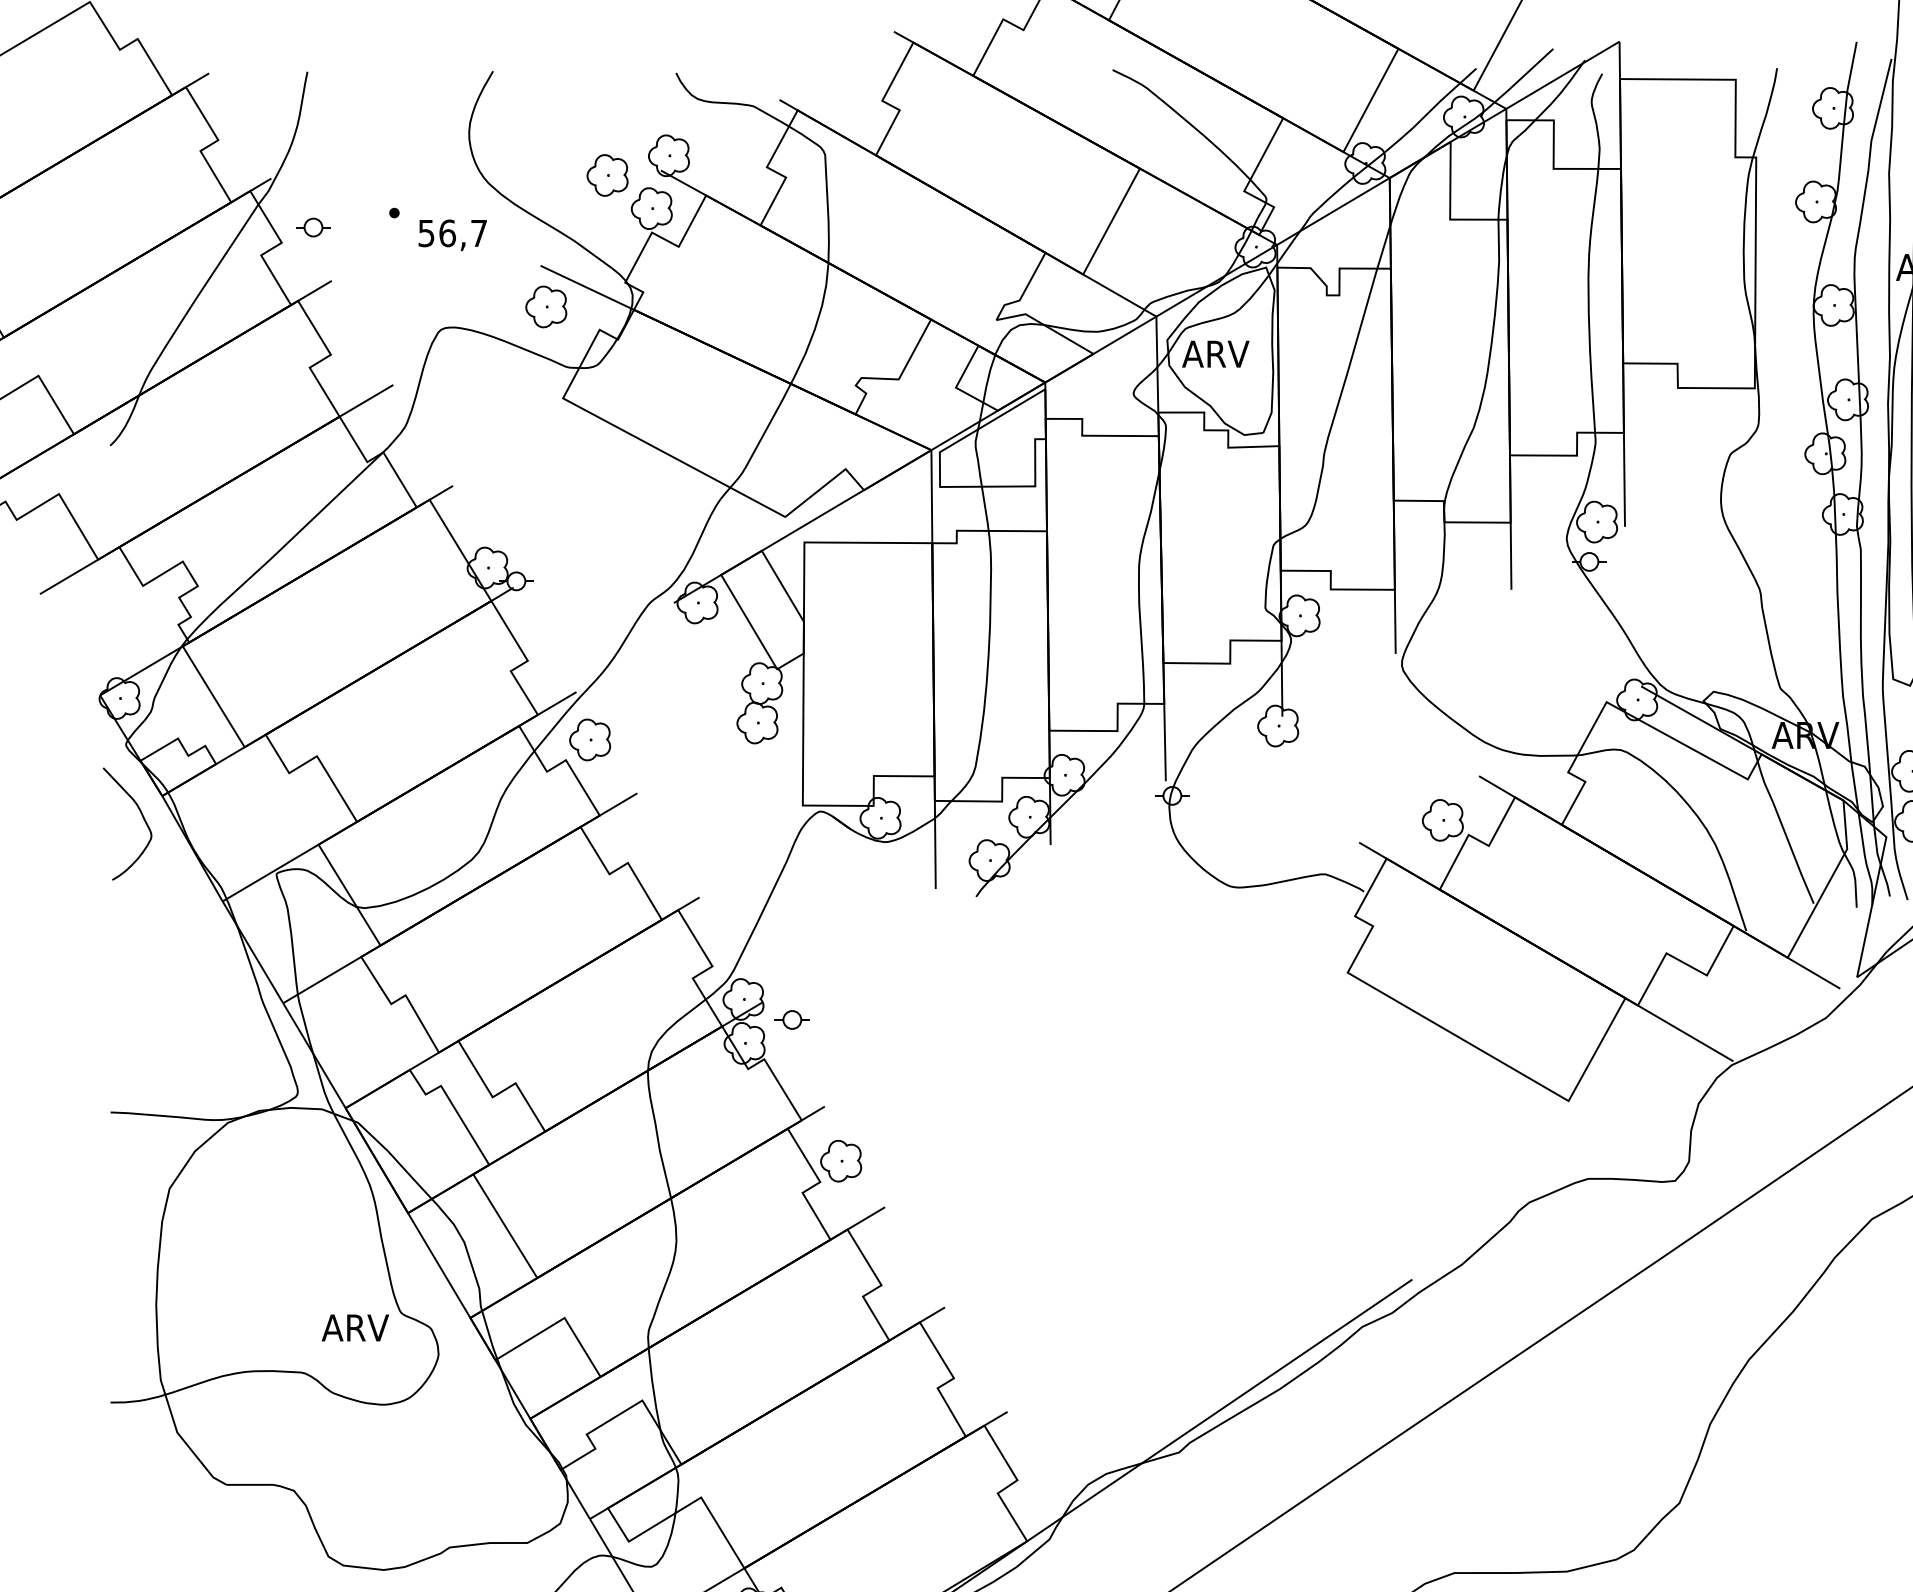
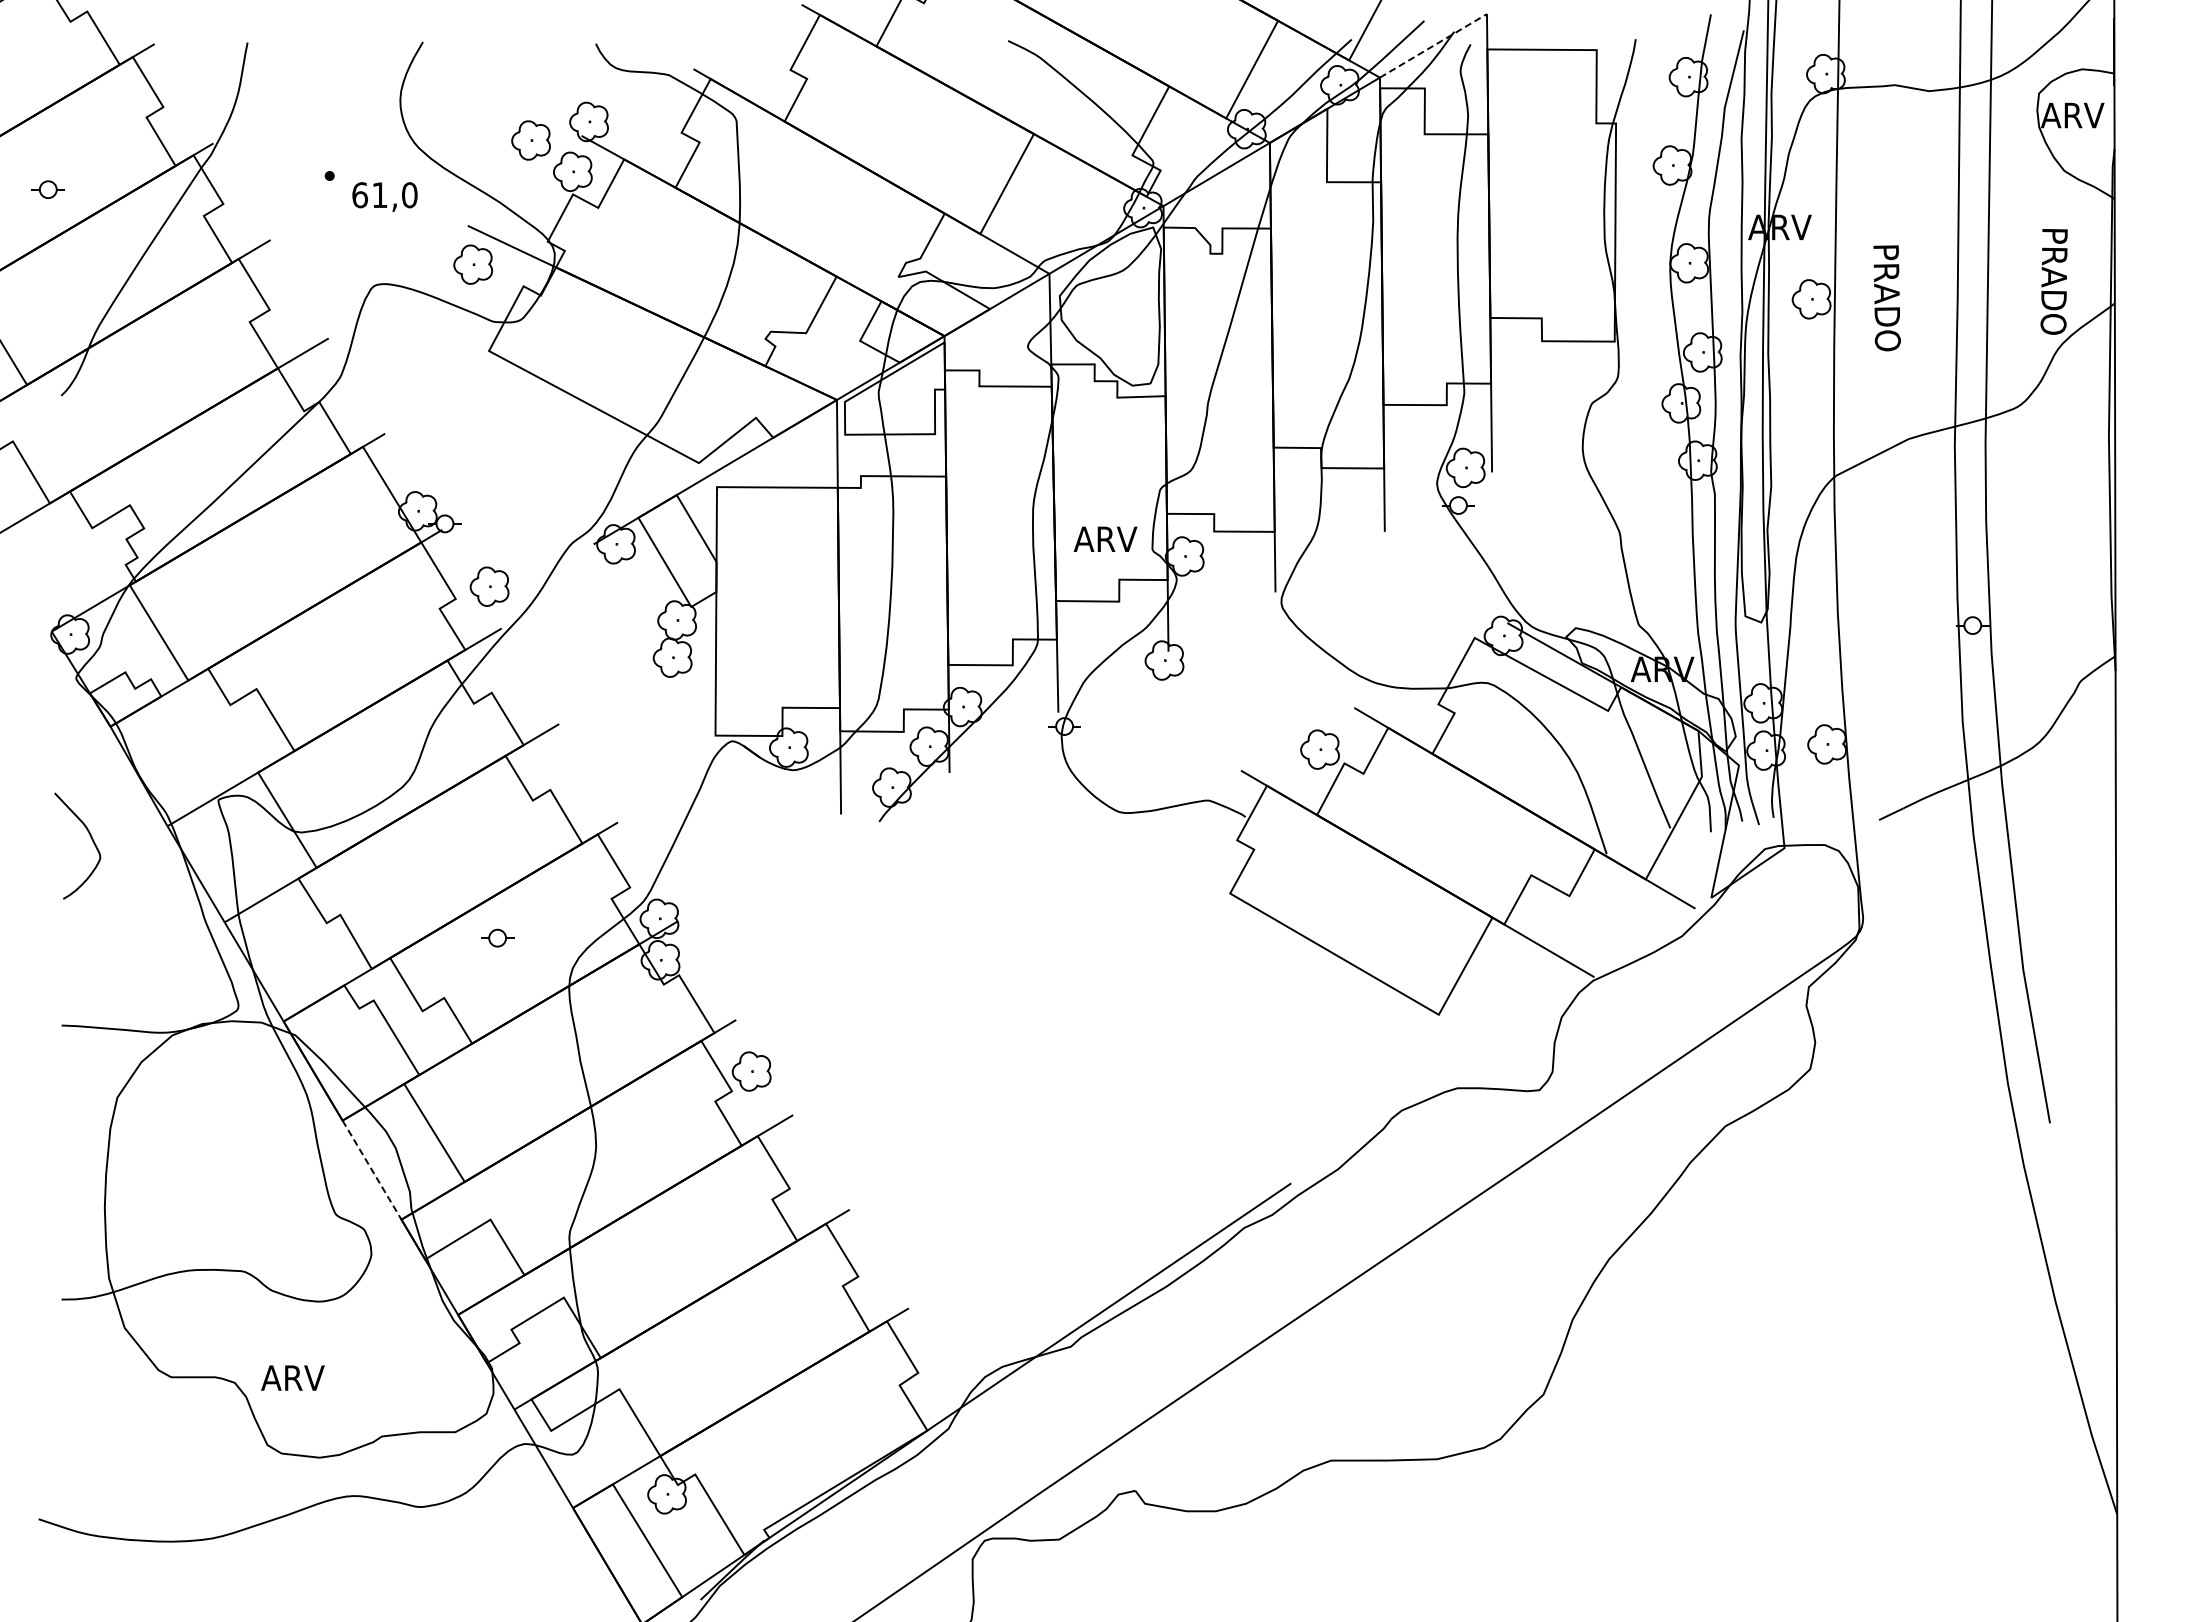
line: (1562, 74) -> (1433, 45), solid -> dashed
part: (312, 227) -> (47, 189), moved
text: (452, 233) -> (384, 195), 56,7 -> 61,0
text: (1215, 353) -> (1105, 538), moved
part: (590, 739) -> (489, 586), moved
curve: (142, 817) -> (91, 839), moved
part: (792, 1019) -> (497, 937), moved
line: (439, 1265) -> (372, 1170), solid -> dashed
text: (354, 1327) -> (292, 1377), moved

